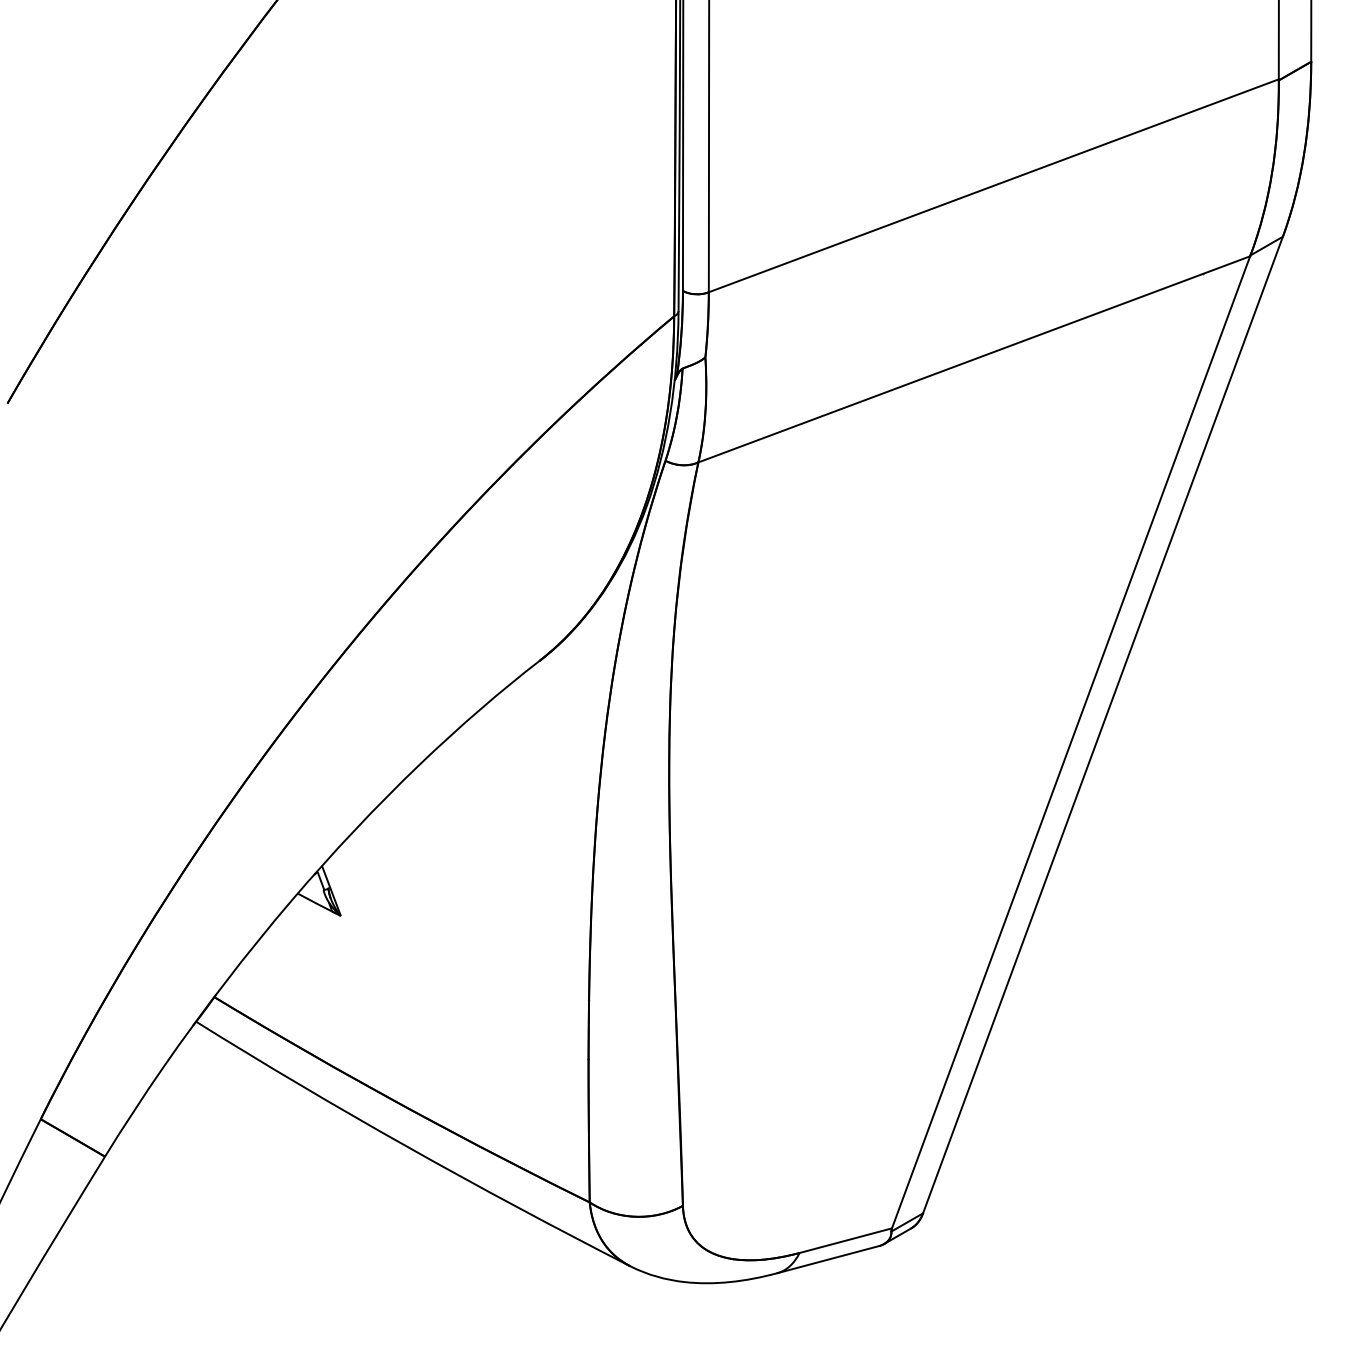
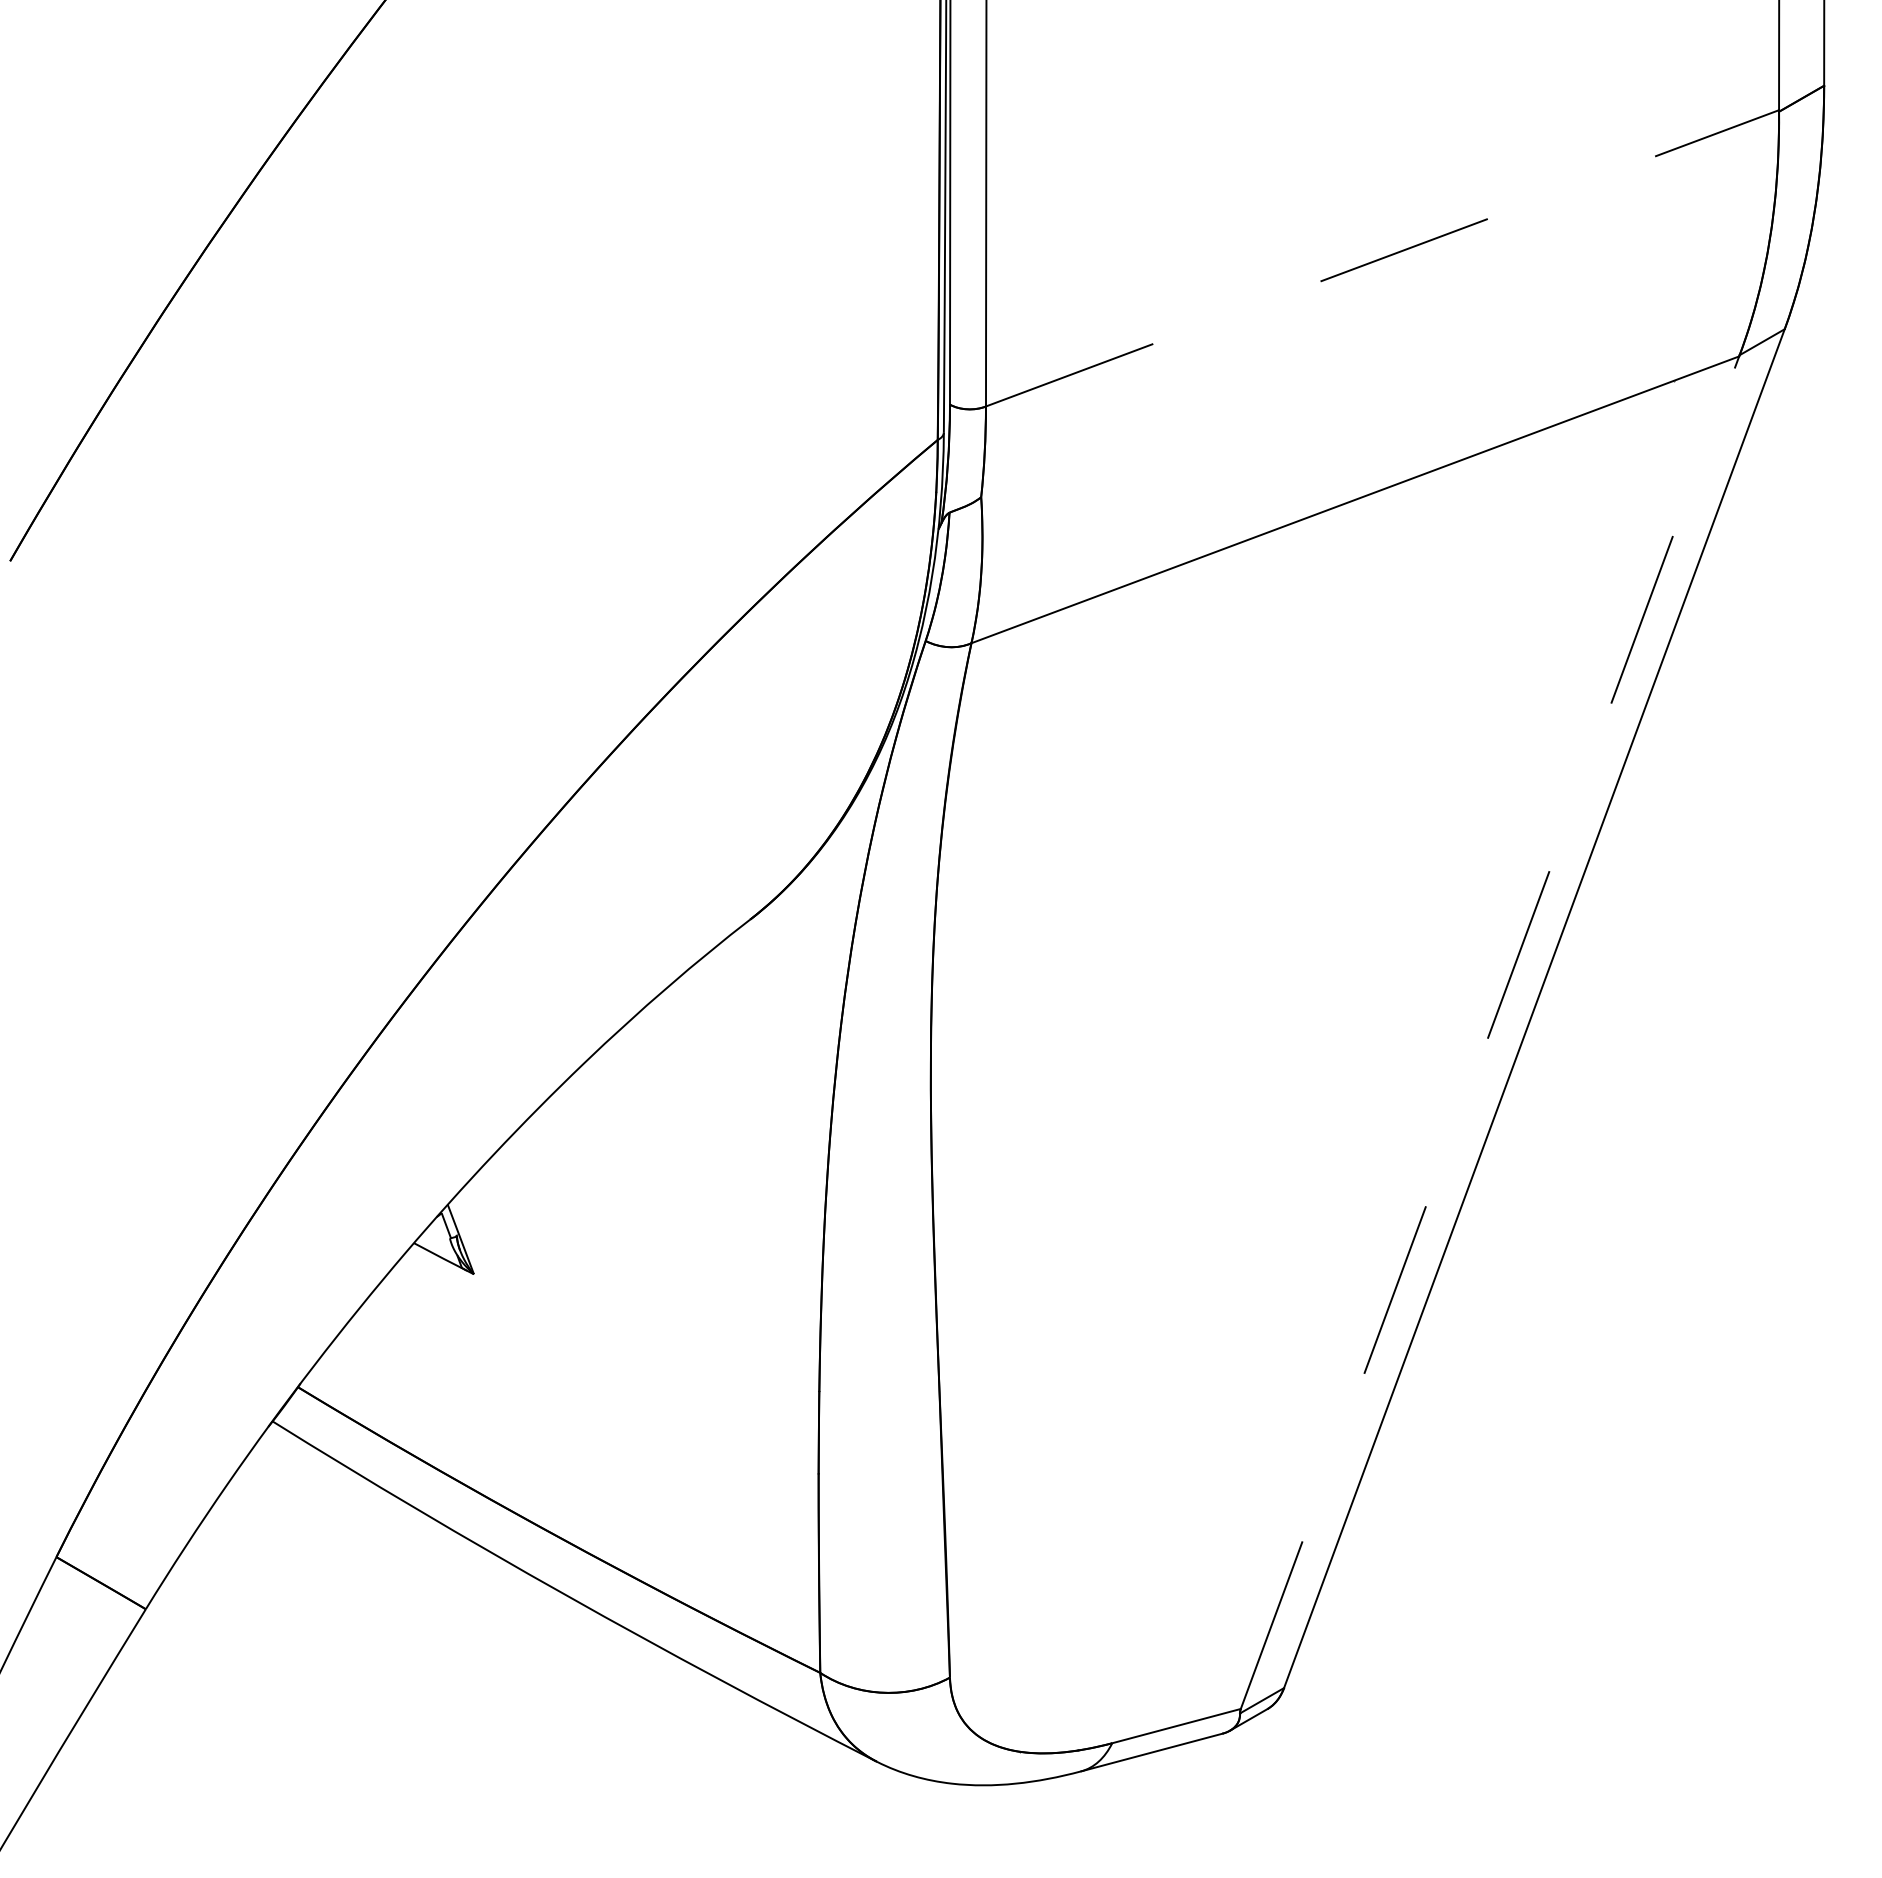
line: (993, 185) -> (1382, 258), solid -> dashed
line: (1071, 742) -> (1490, 1032), solid -> dashed

